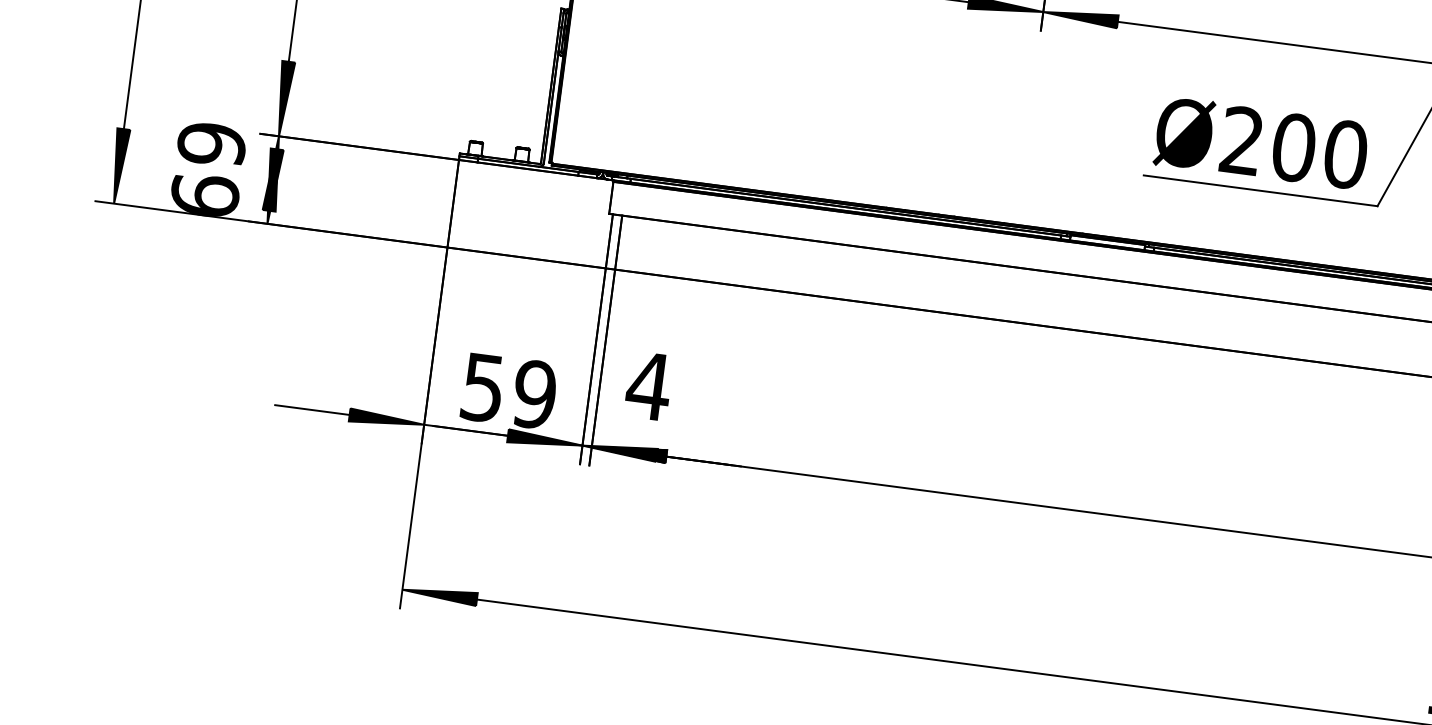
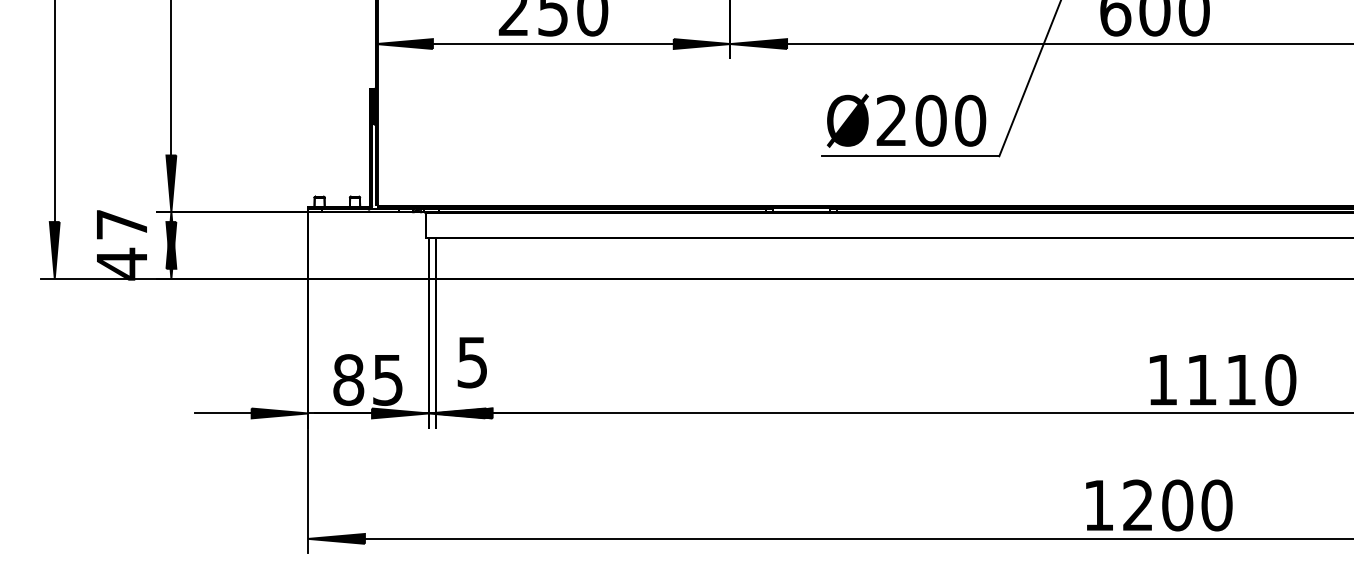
text: (207, 170) -> (121, 244), 69 -> 47
text: (648, 386) -> (472, 362), 4 -> 5
text: (509, 390) -> (368, 379), 59 -> 85

